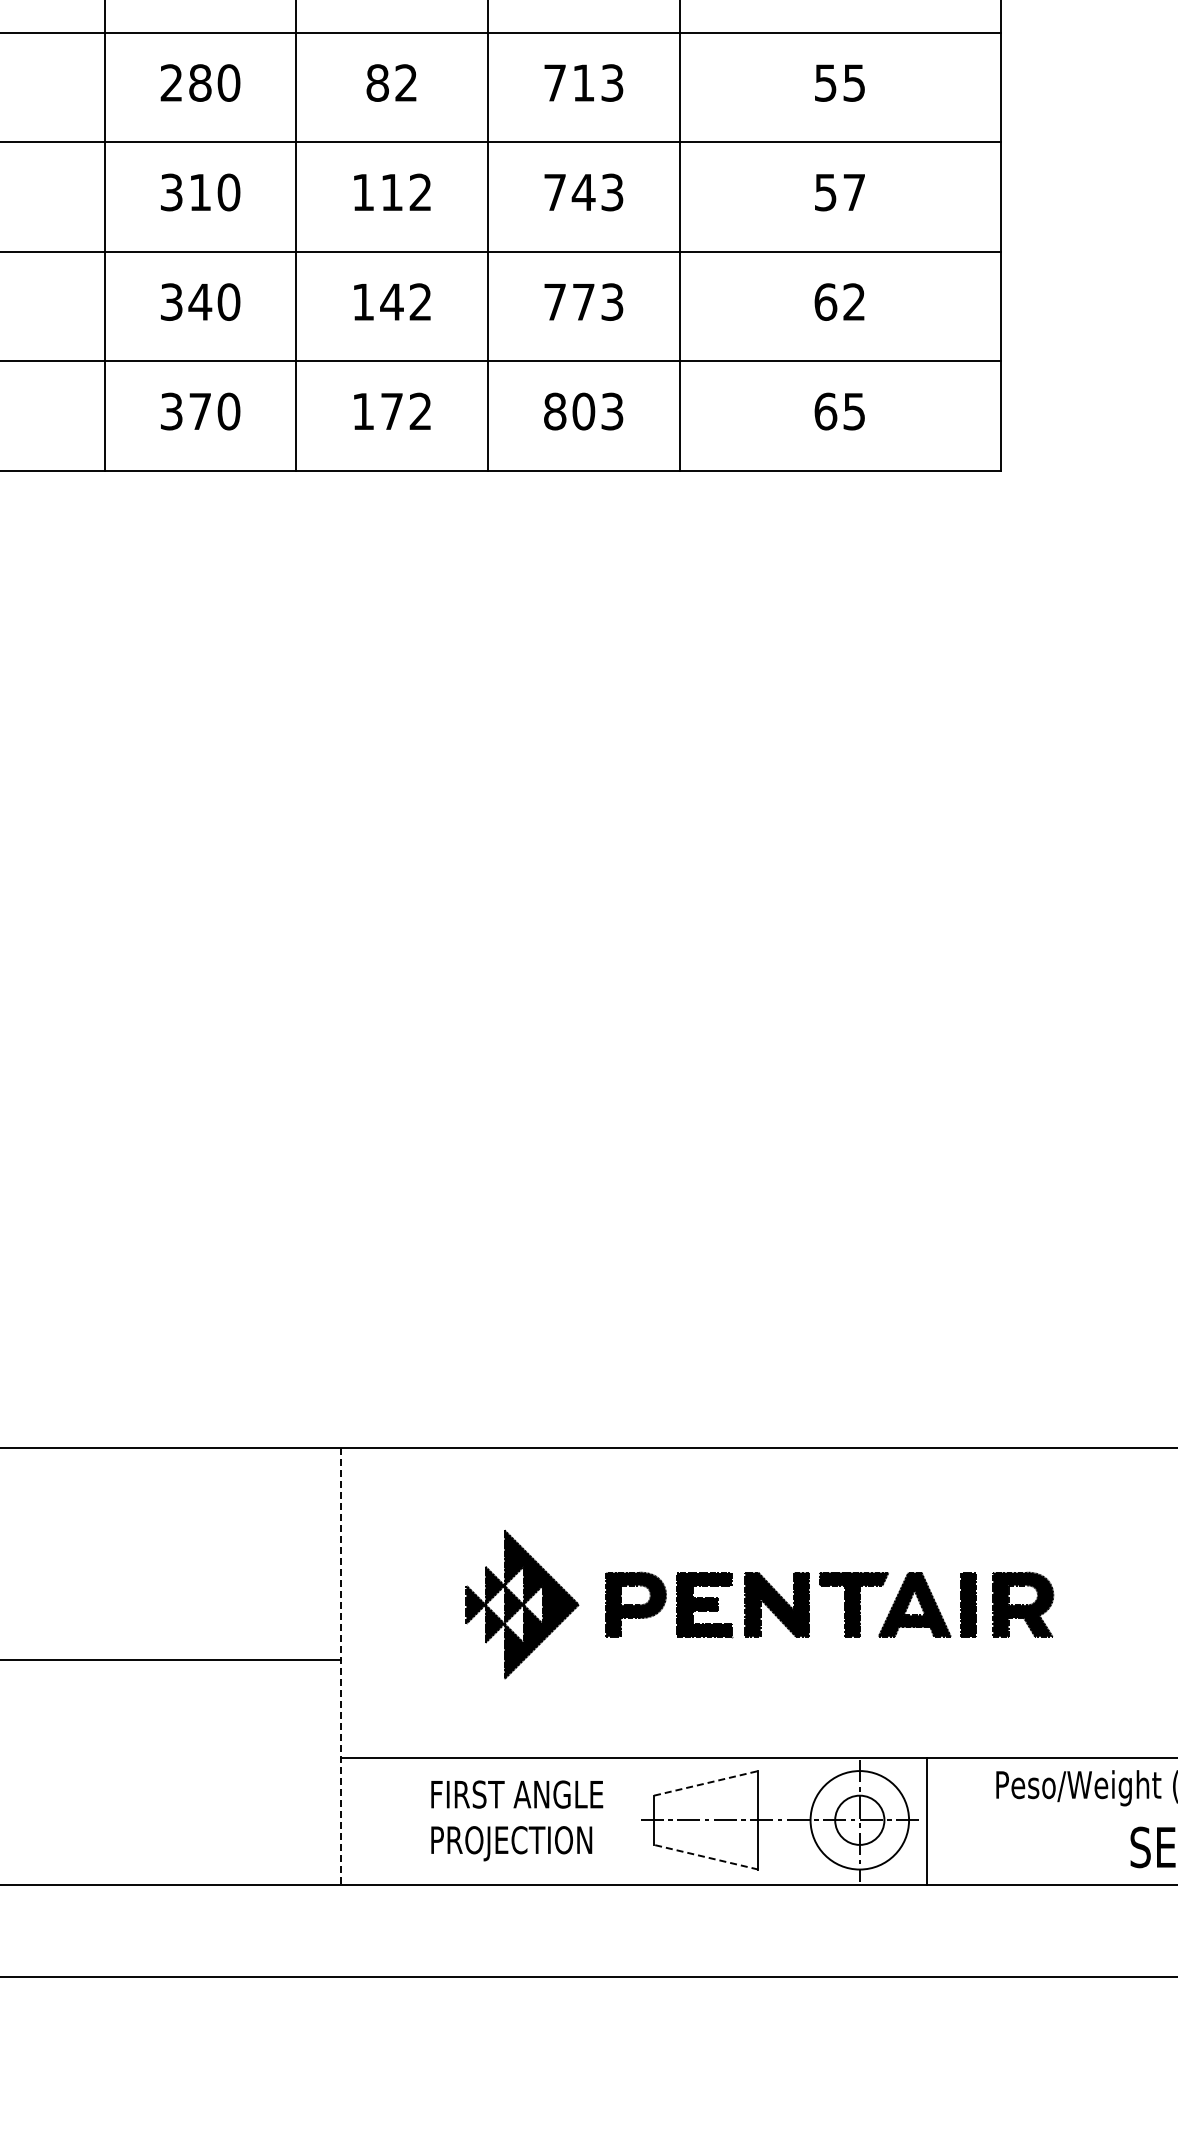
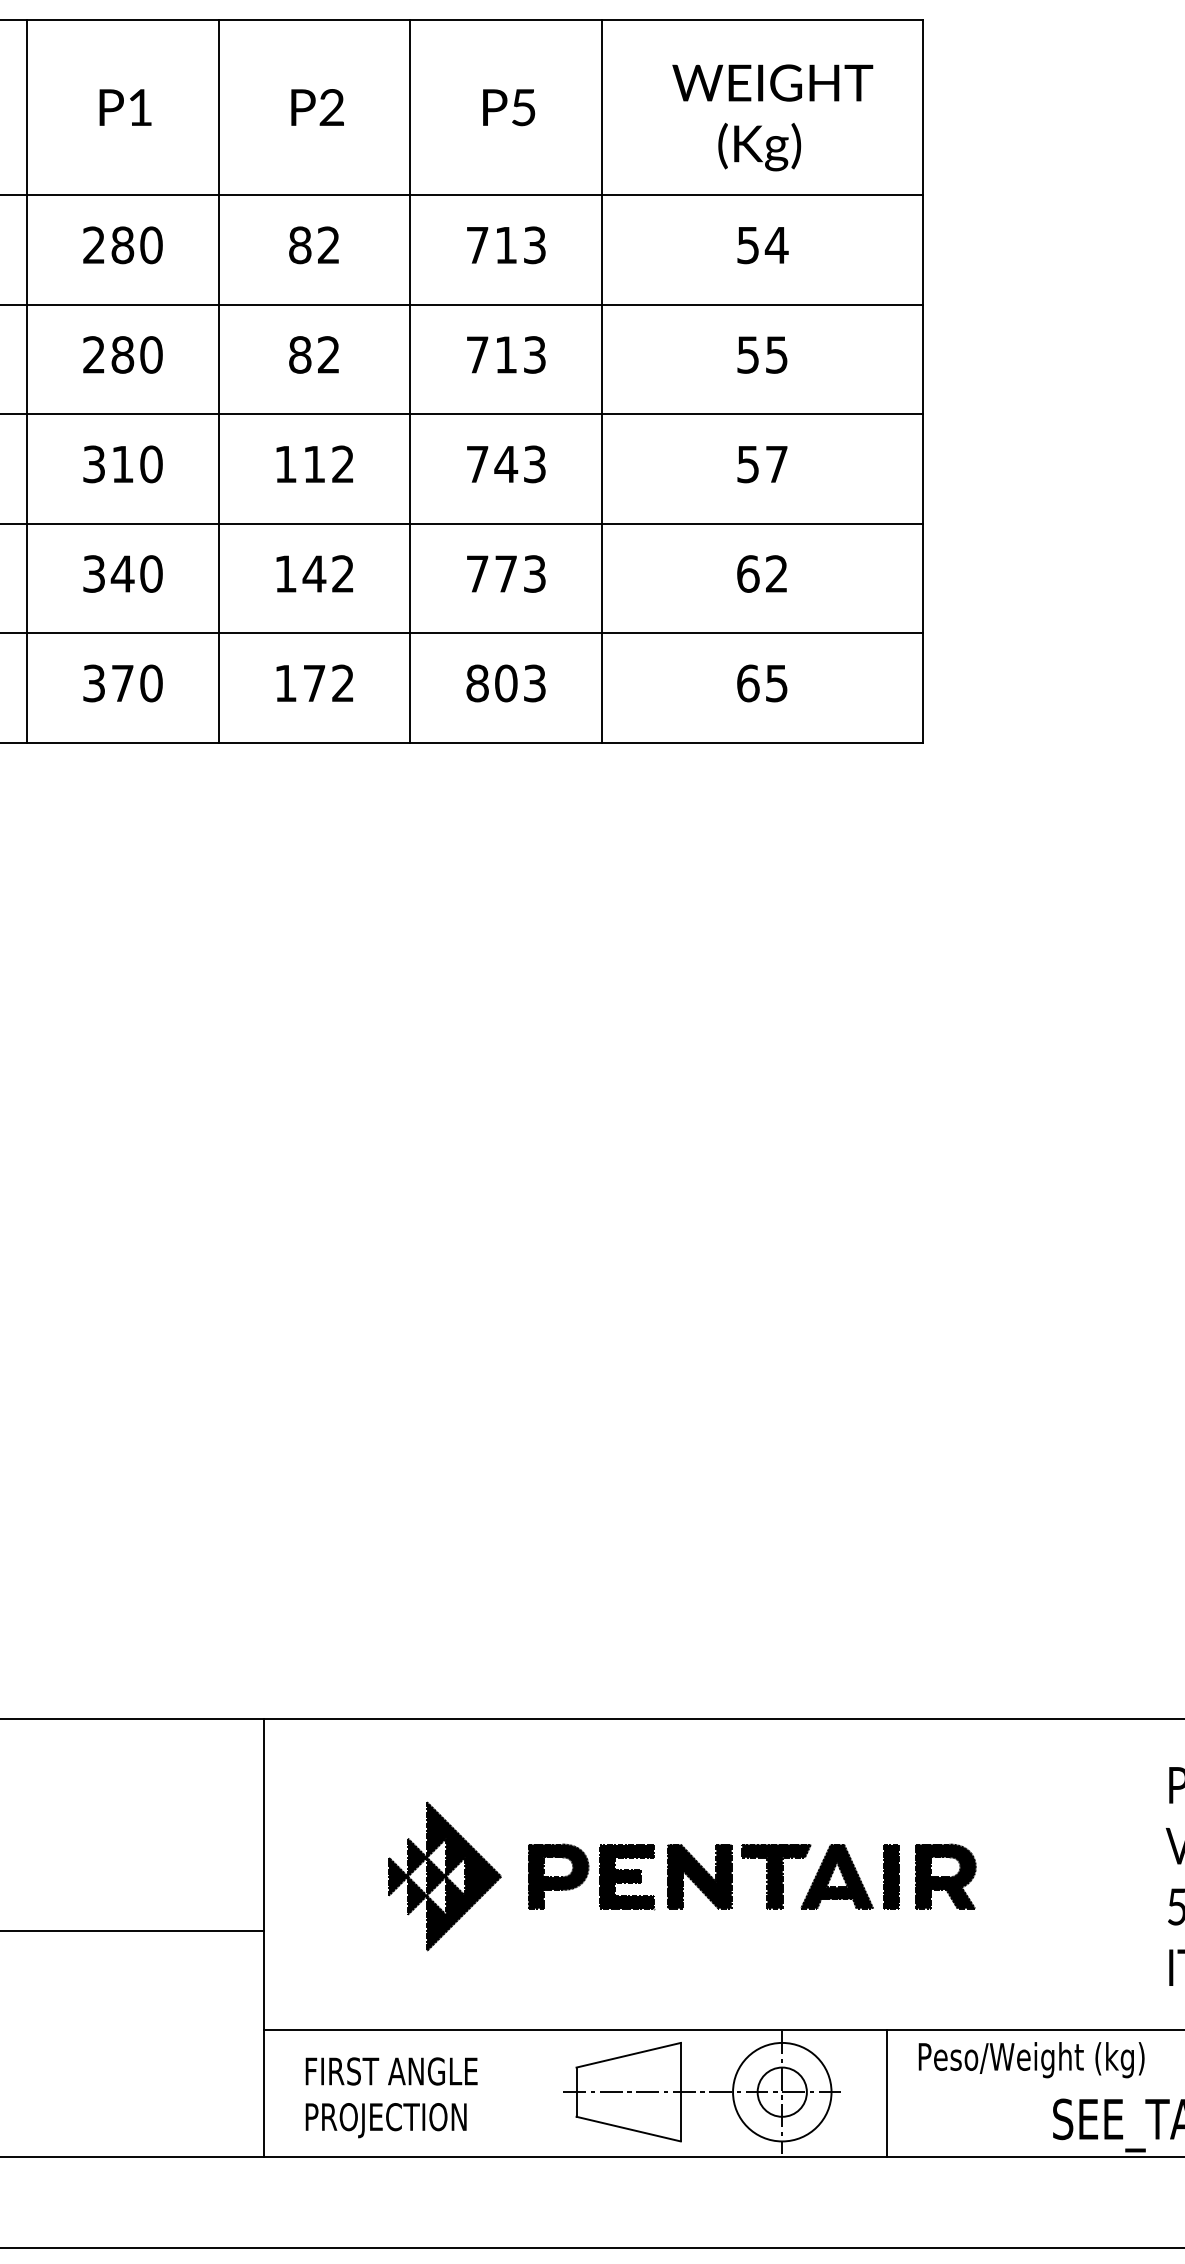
line: (341, 1666) -> (263, 1938), dashed -> solid
line: (706, 1783) -> (628, 2055), dashed -> solid
text: (517, 1820) -> (391, 2097), moved
line: (927, 1821) -> (887, 2093), moved
line: (706, 1857) -> (628, 2129), dashed -> solid

